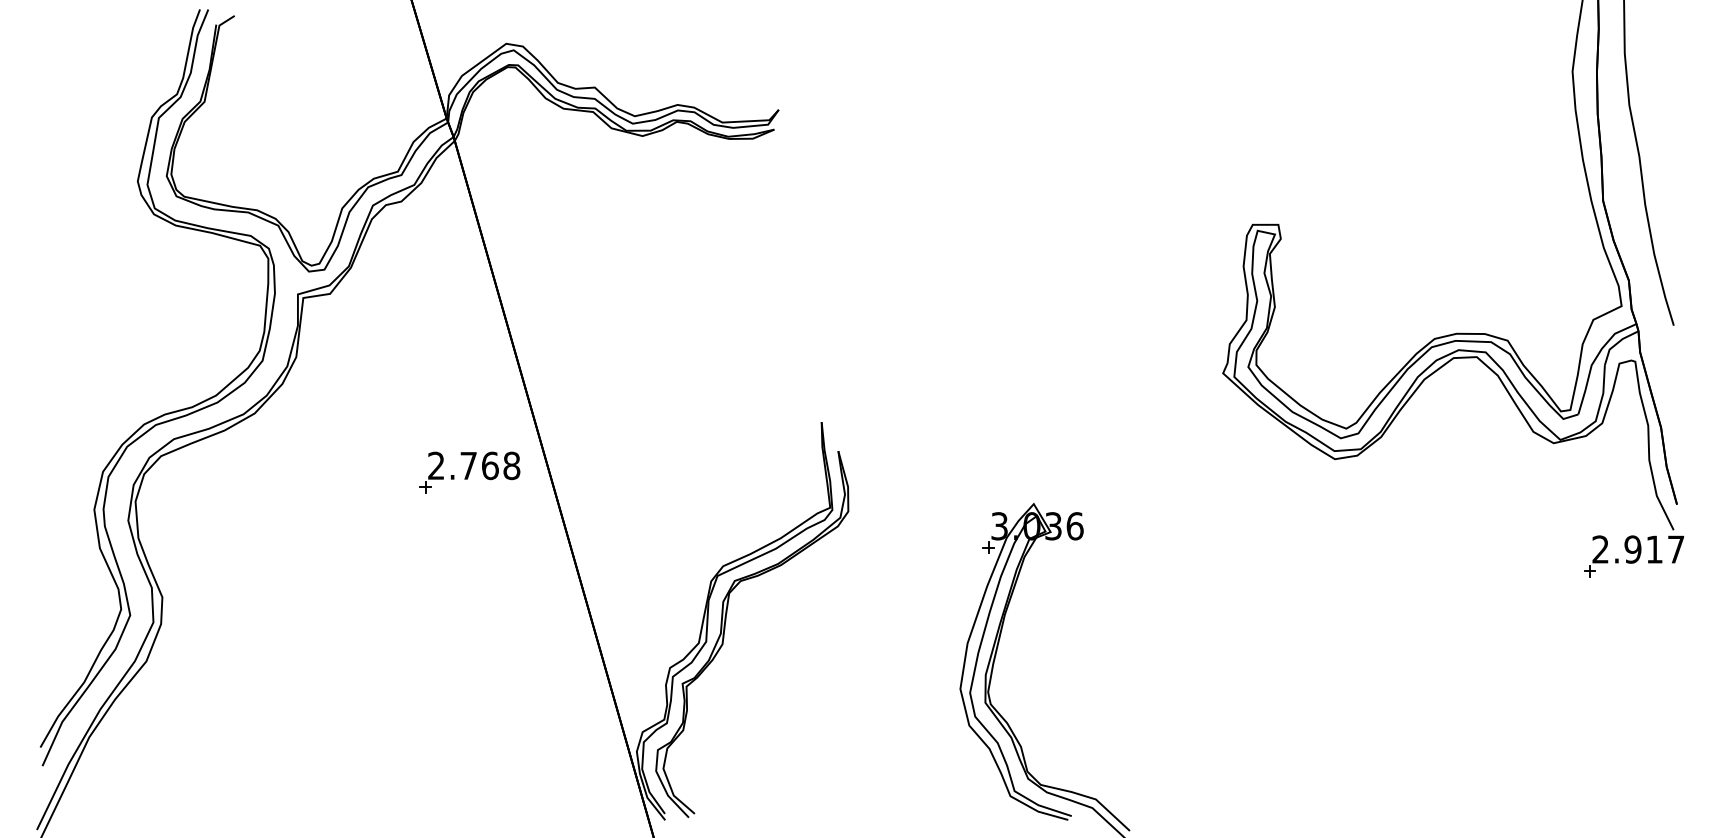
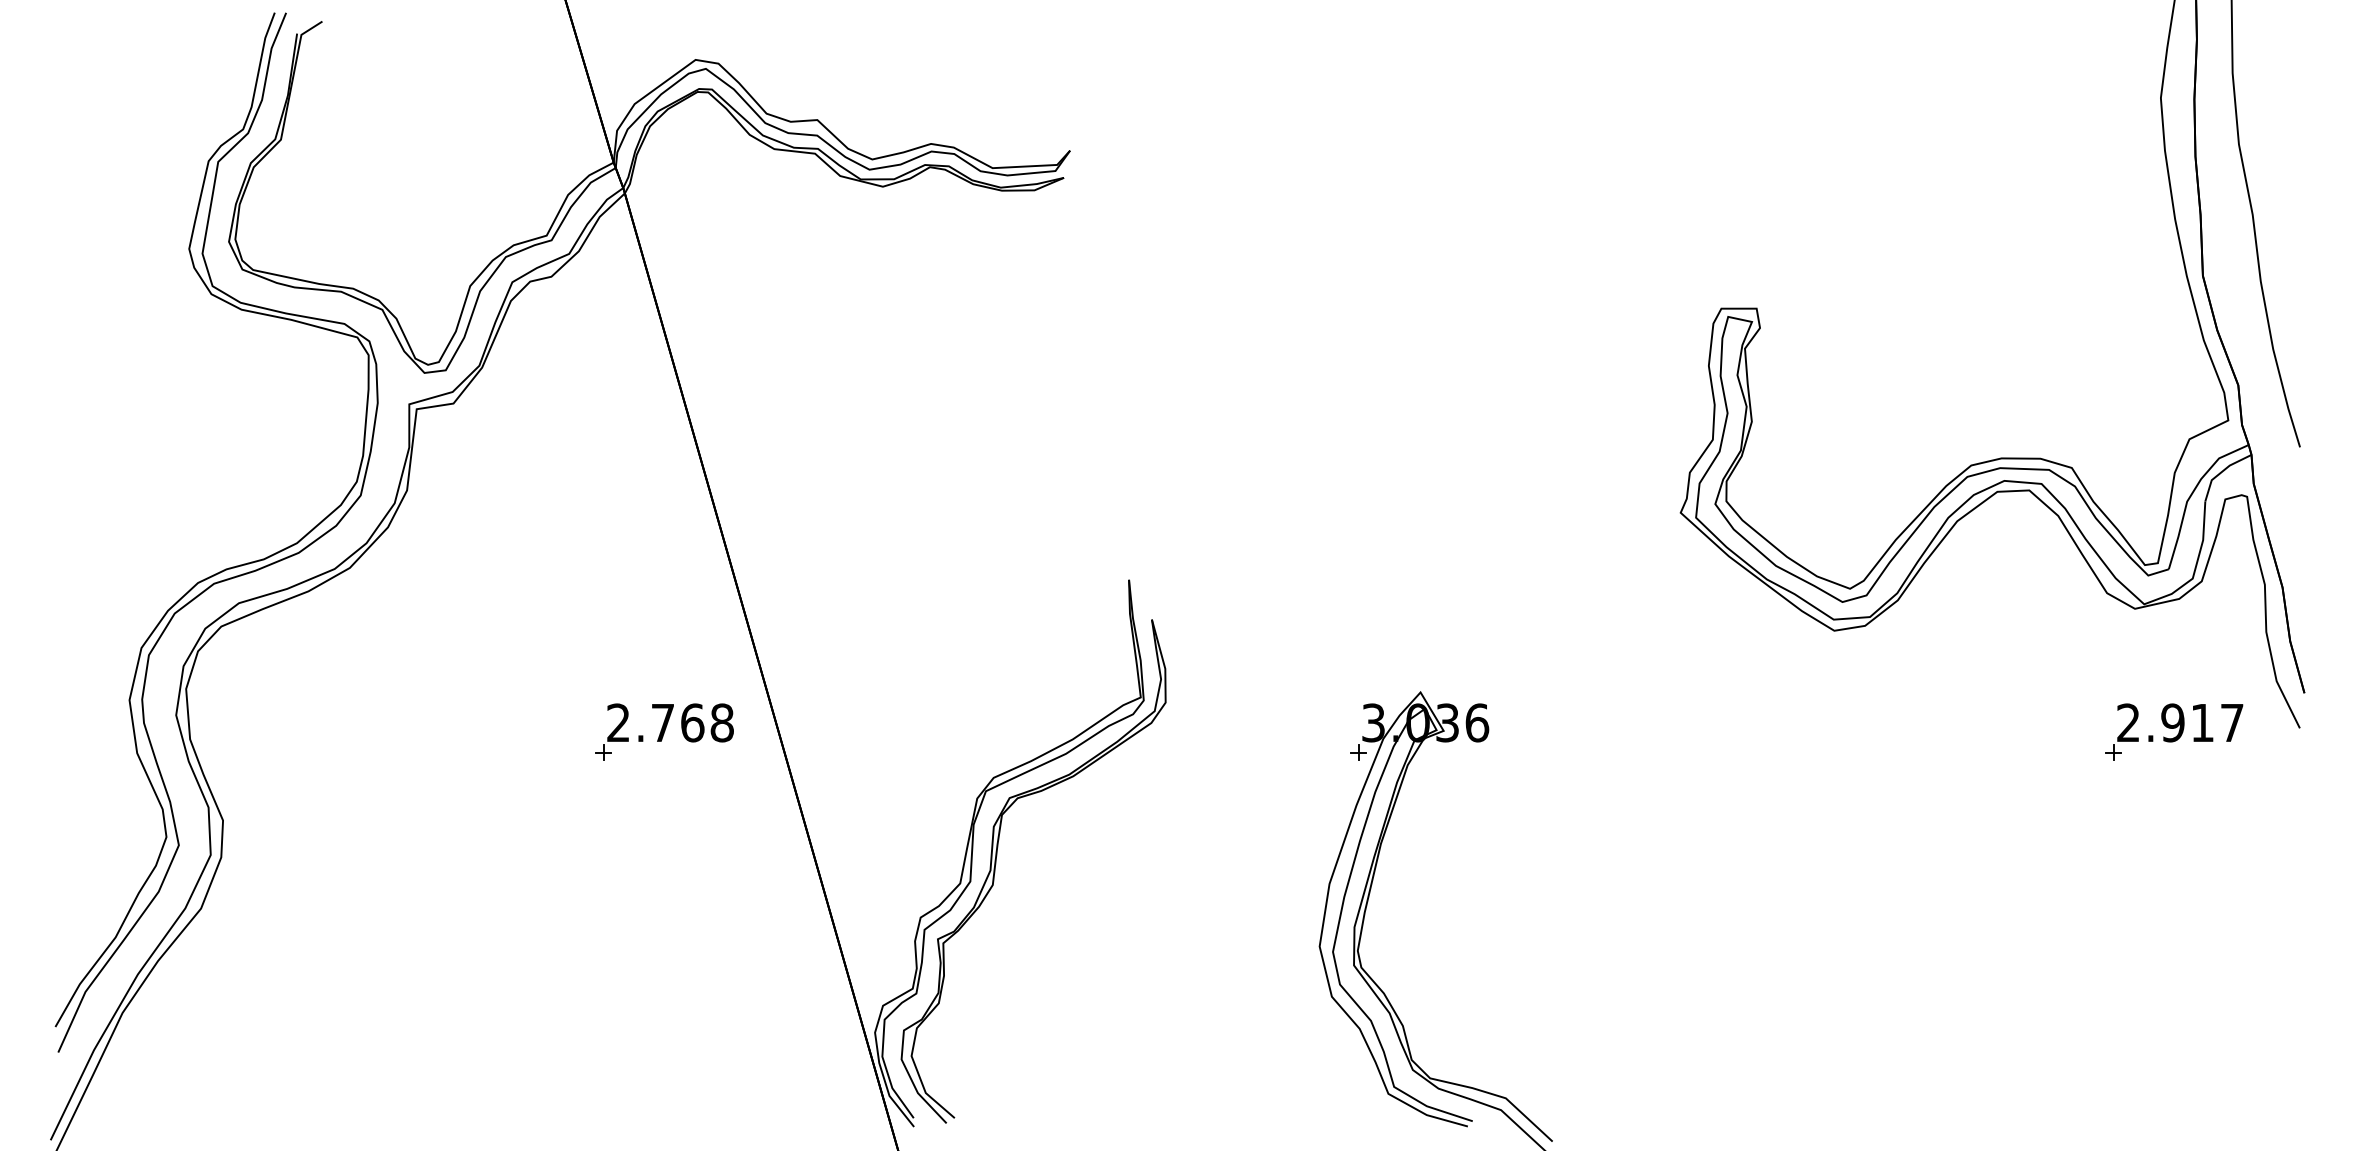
part: (469, 472) -> (664, 731), moved
part: (1634, 555) -> (2174, 731), moved

